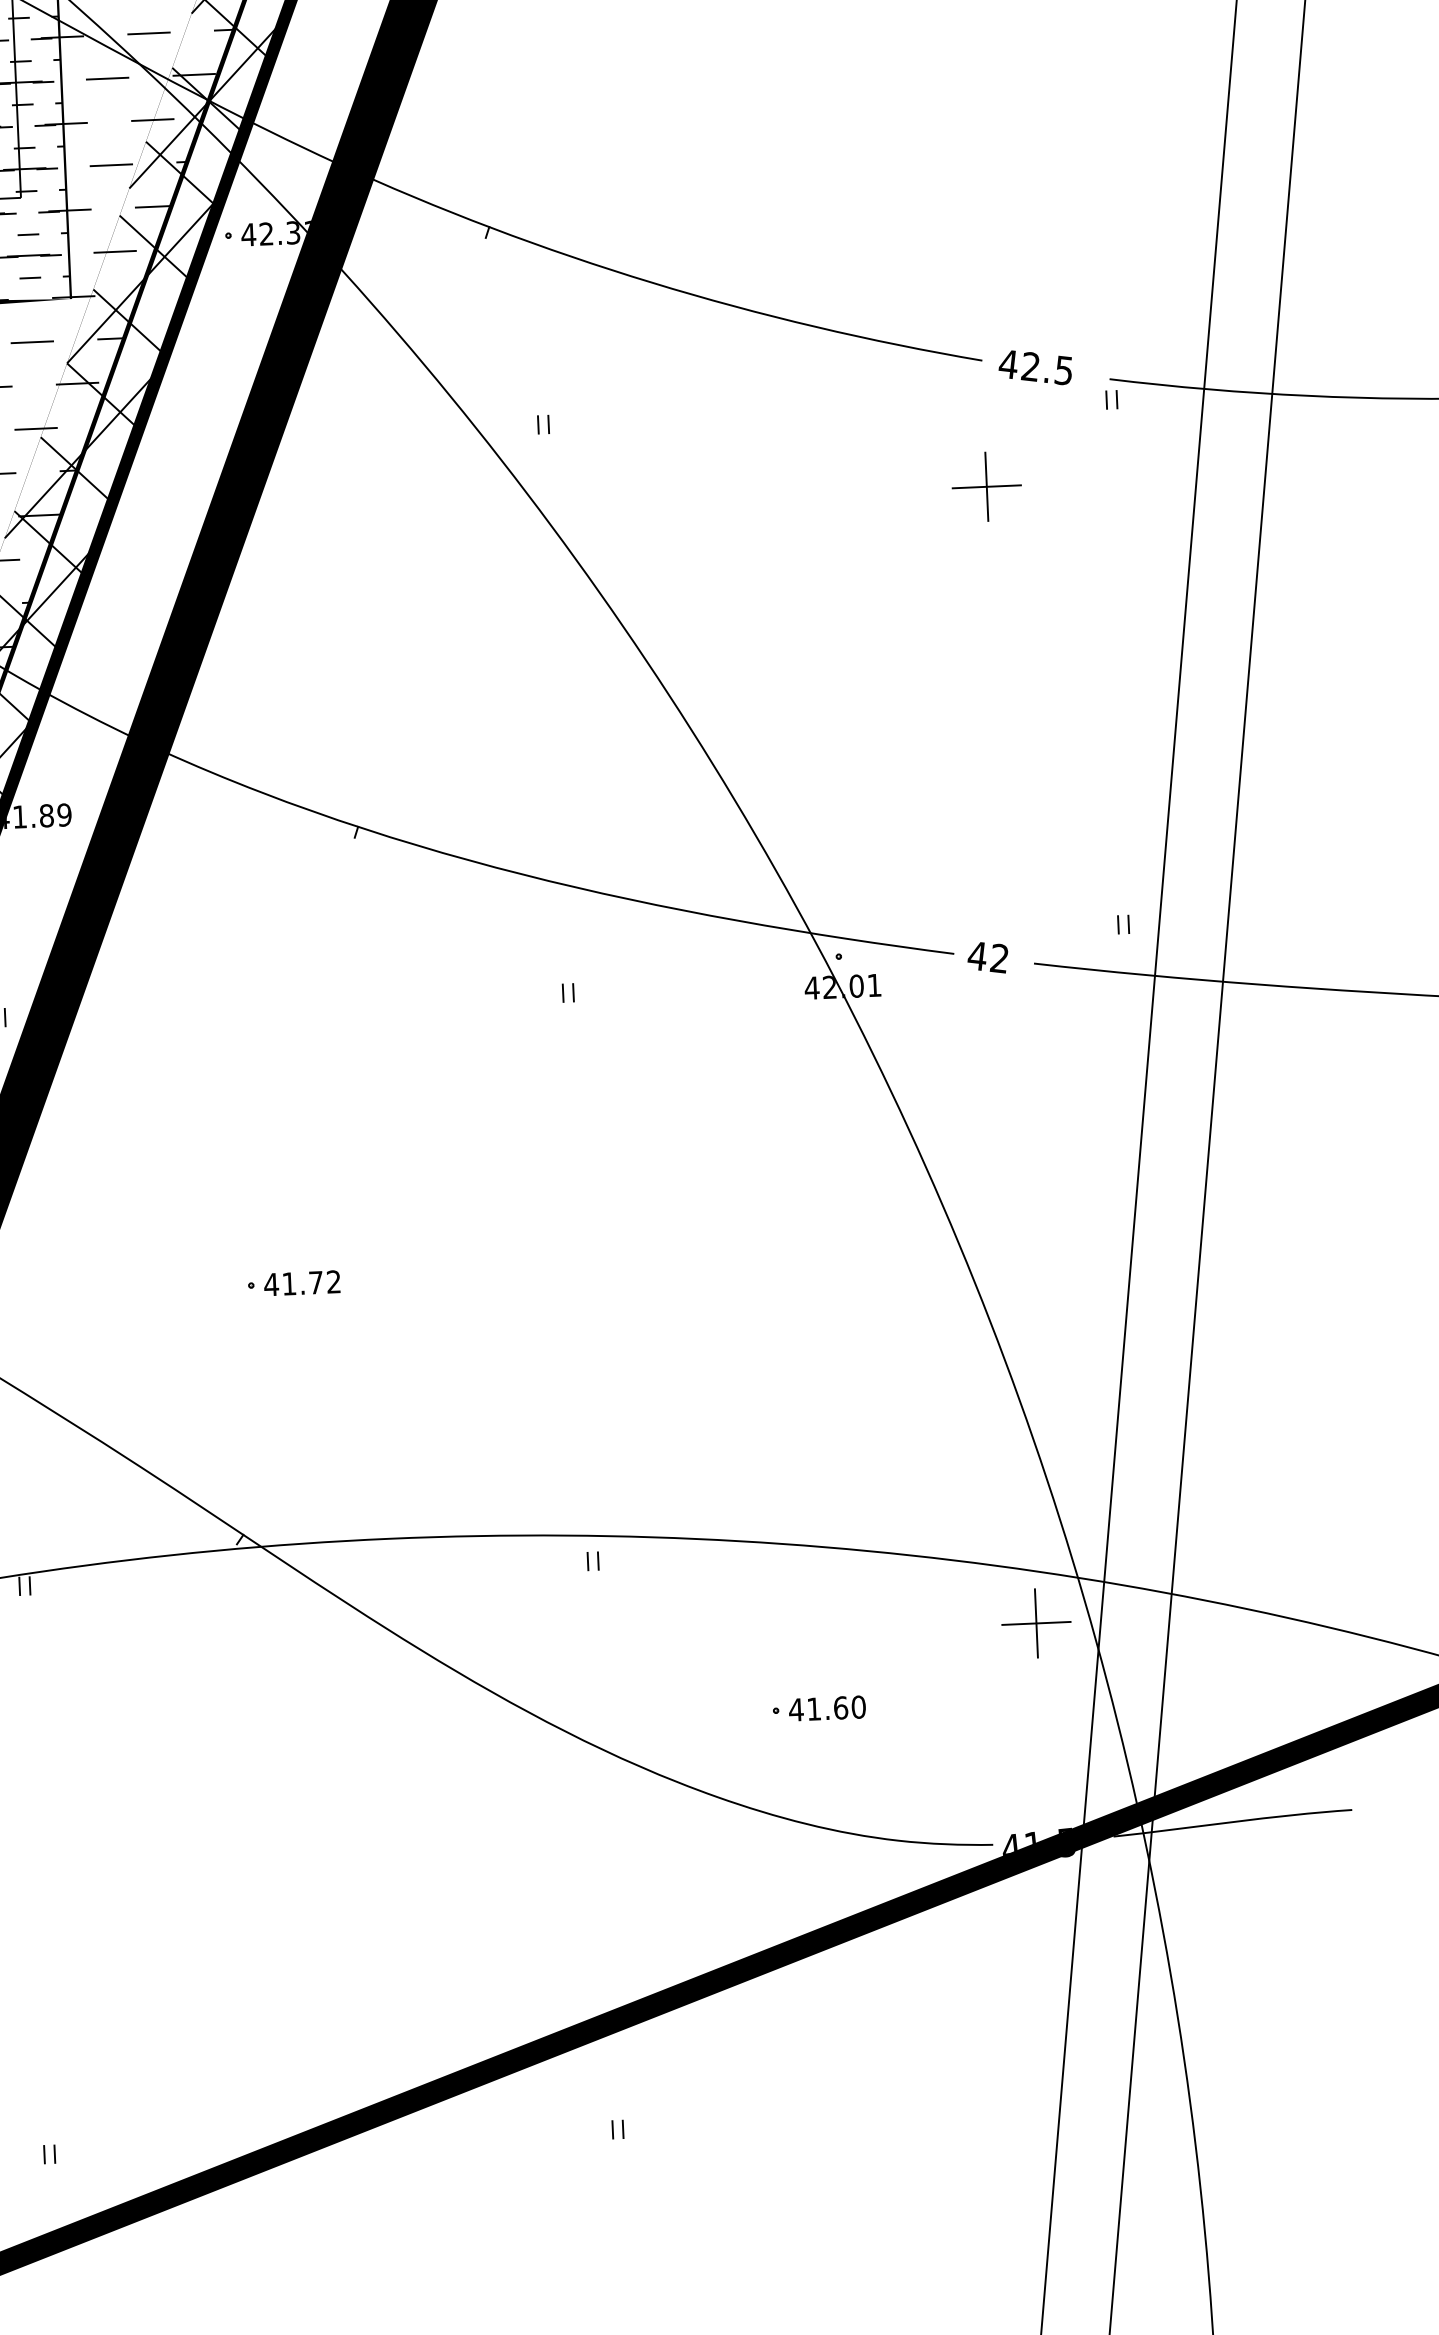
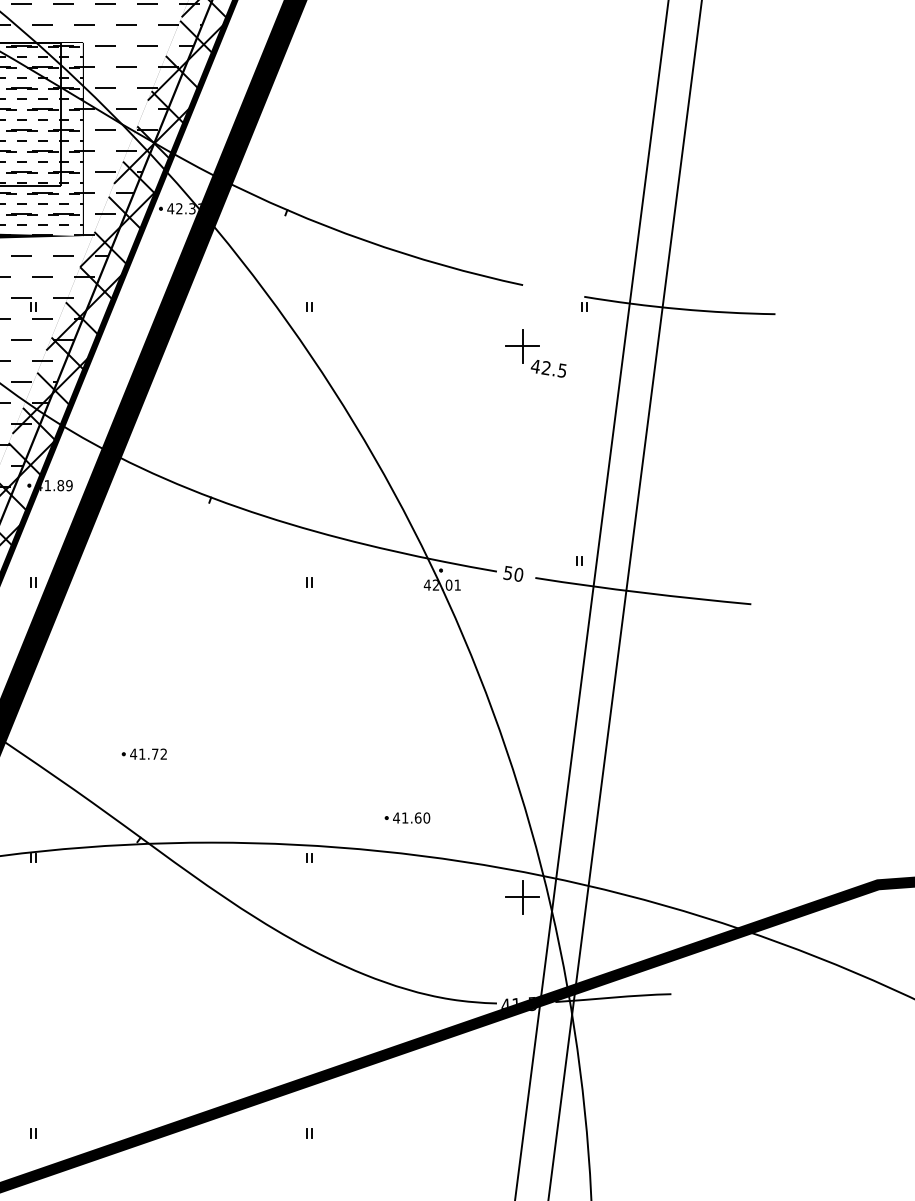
text: (1035, 367) -> (548, 368), moved
text: (988, 958) -> (513, 574), 42 -> 50
part: (291, 1282) -> (143, 753), moved
part: (818, 1707) -> (407, 817), moved

